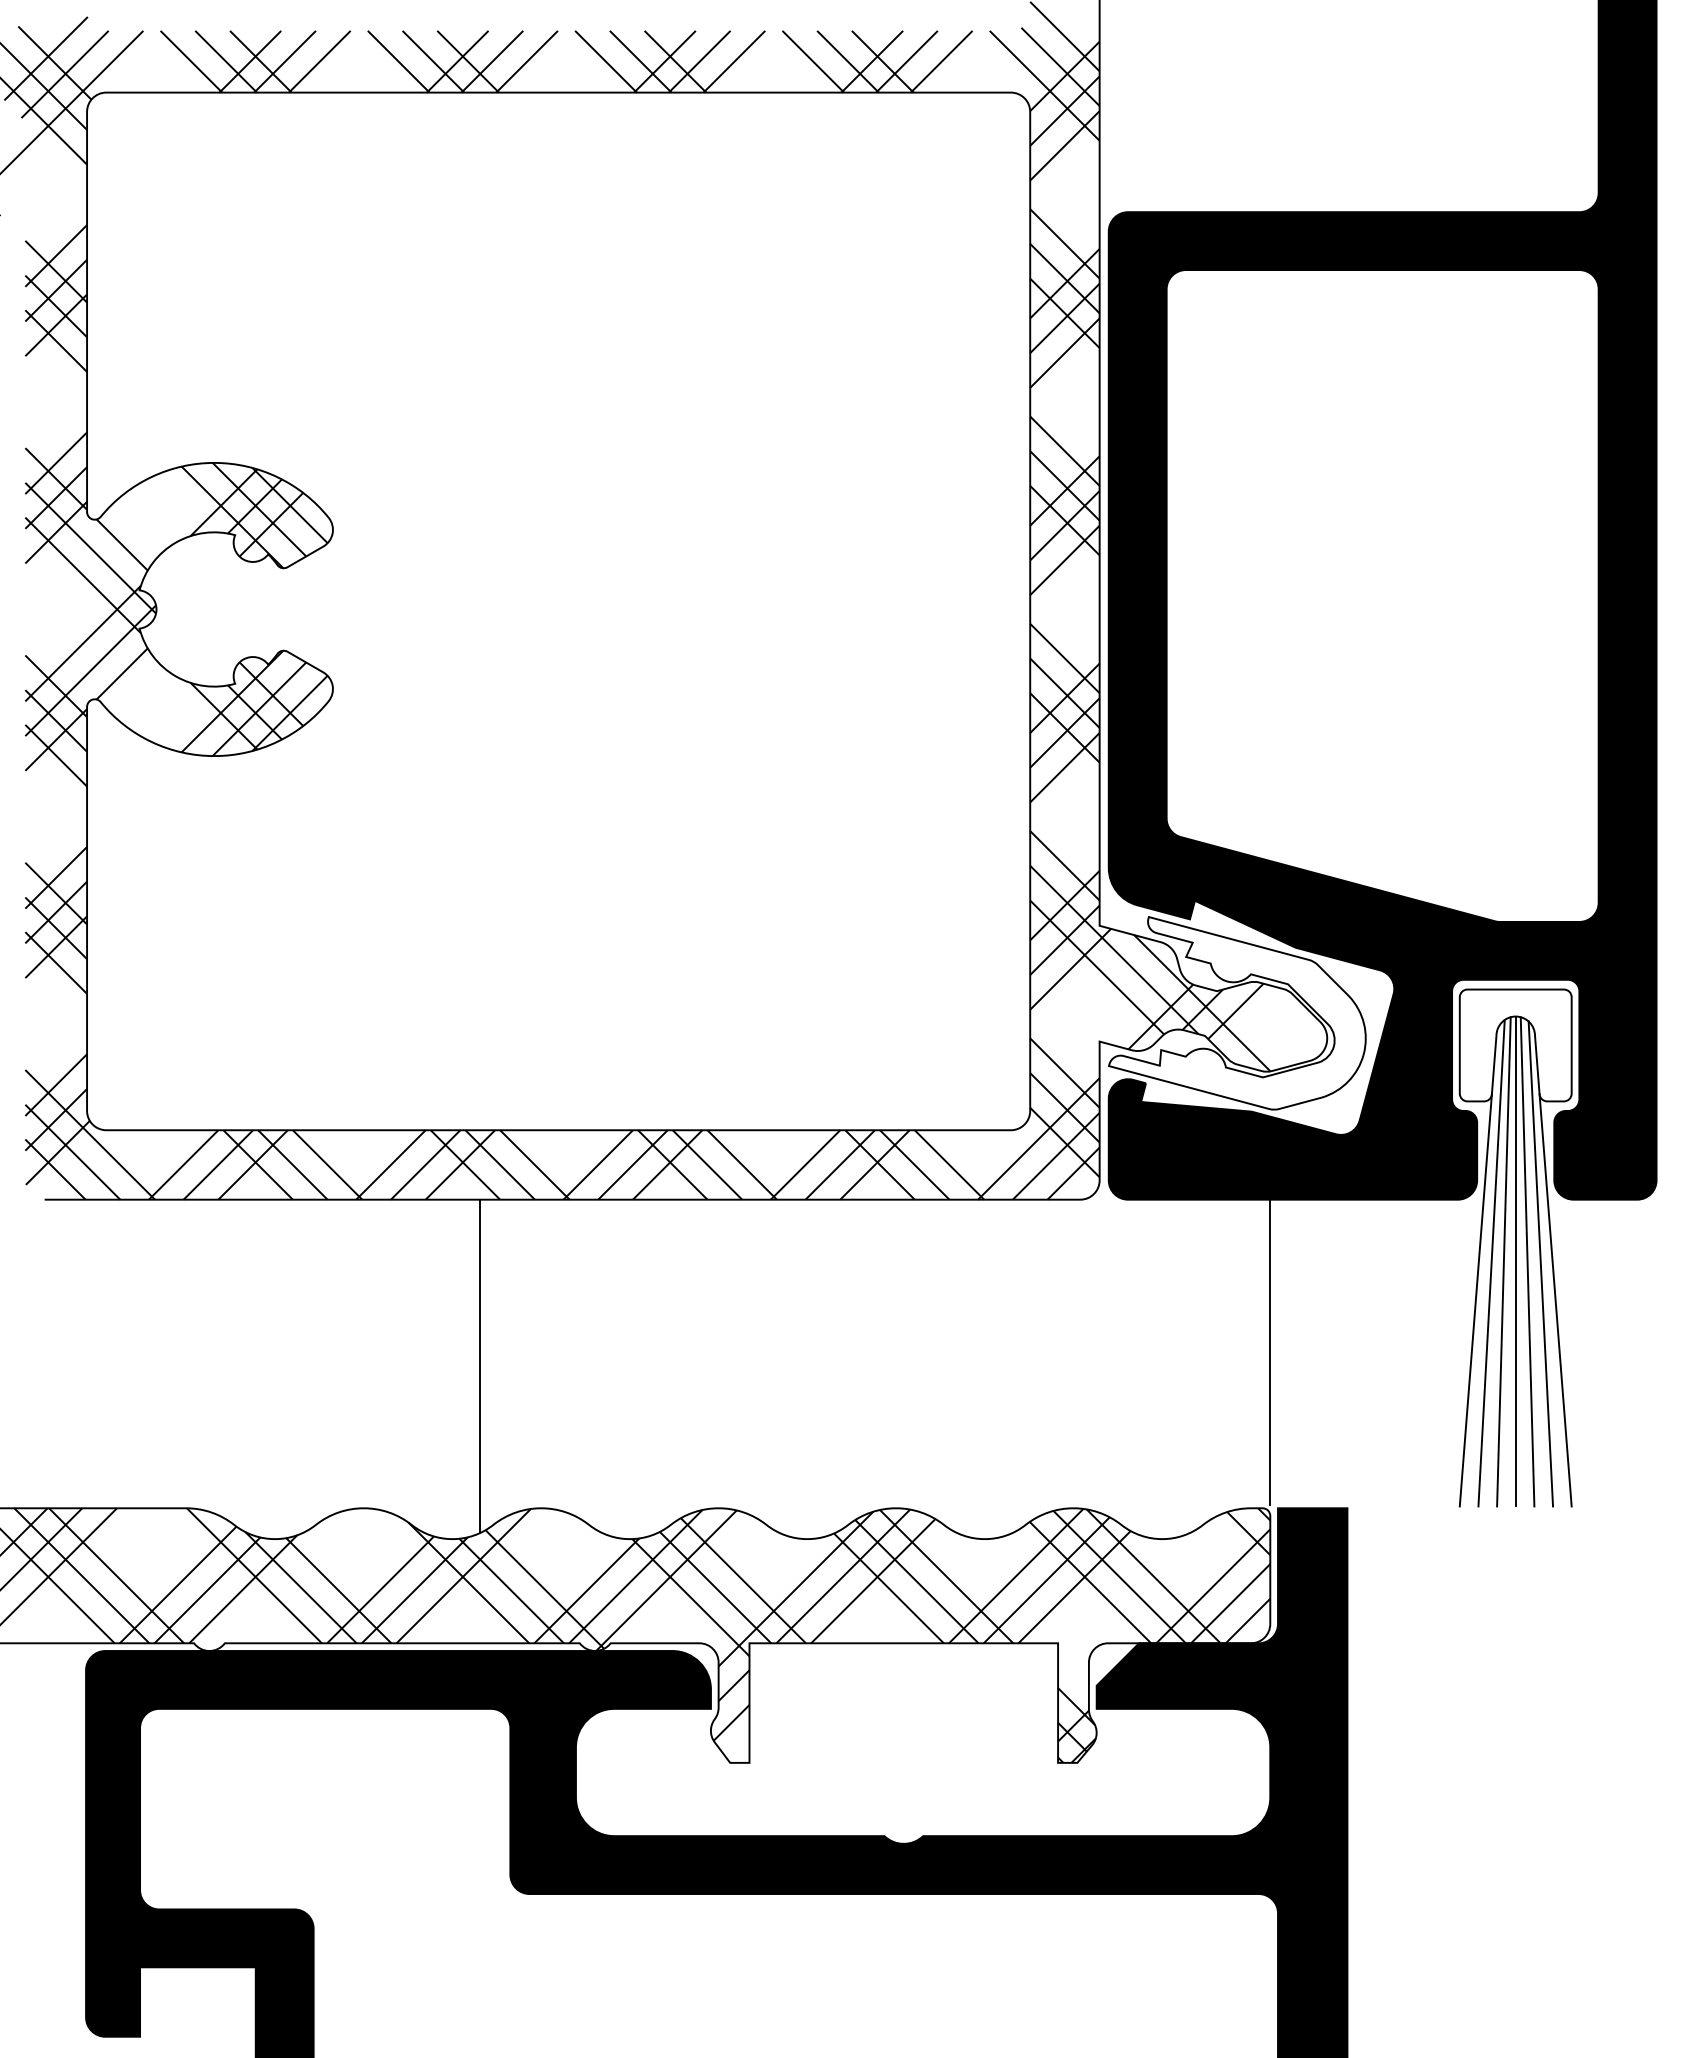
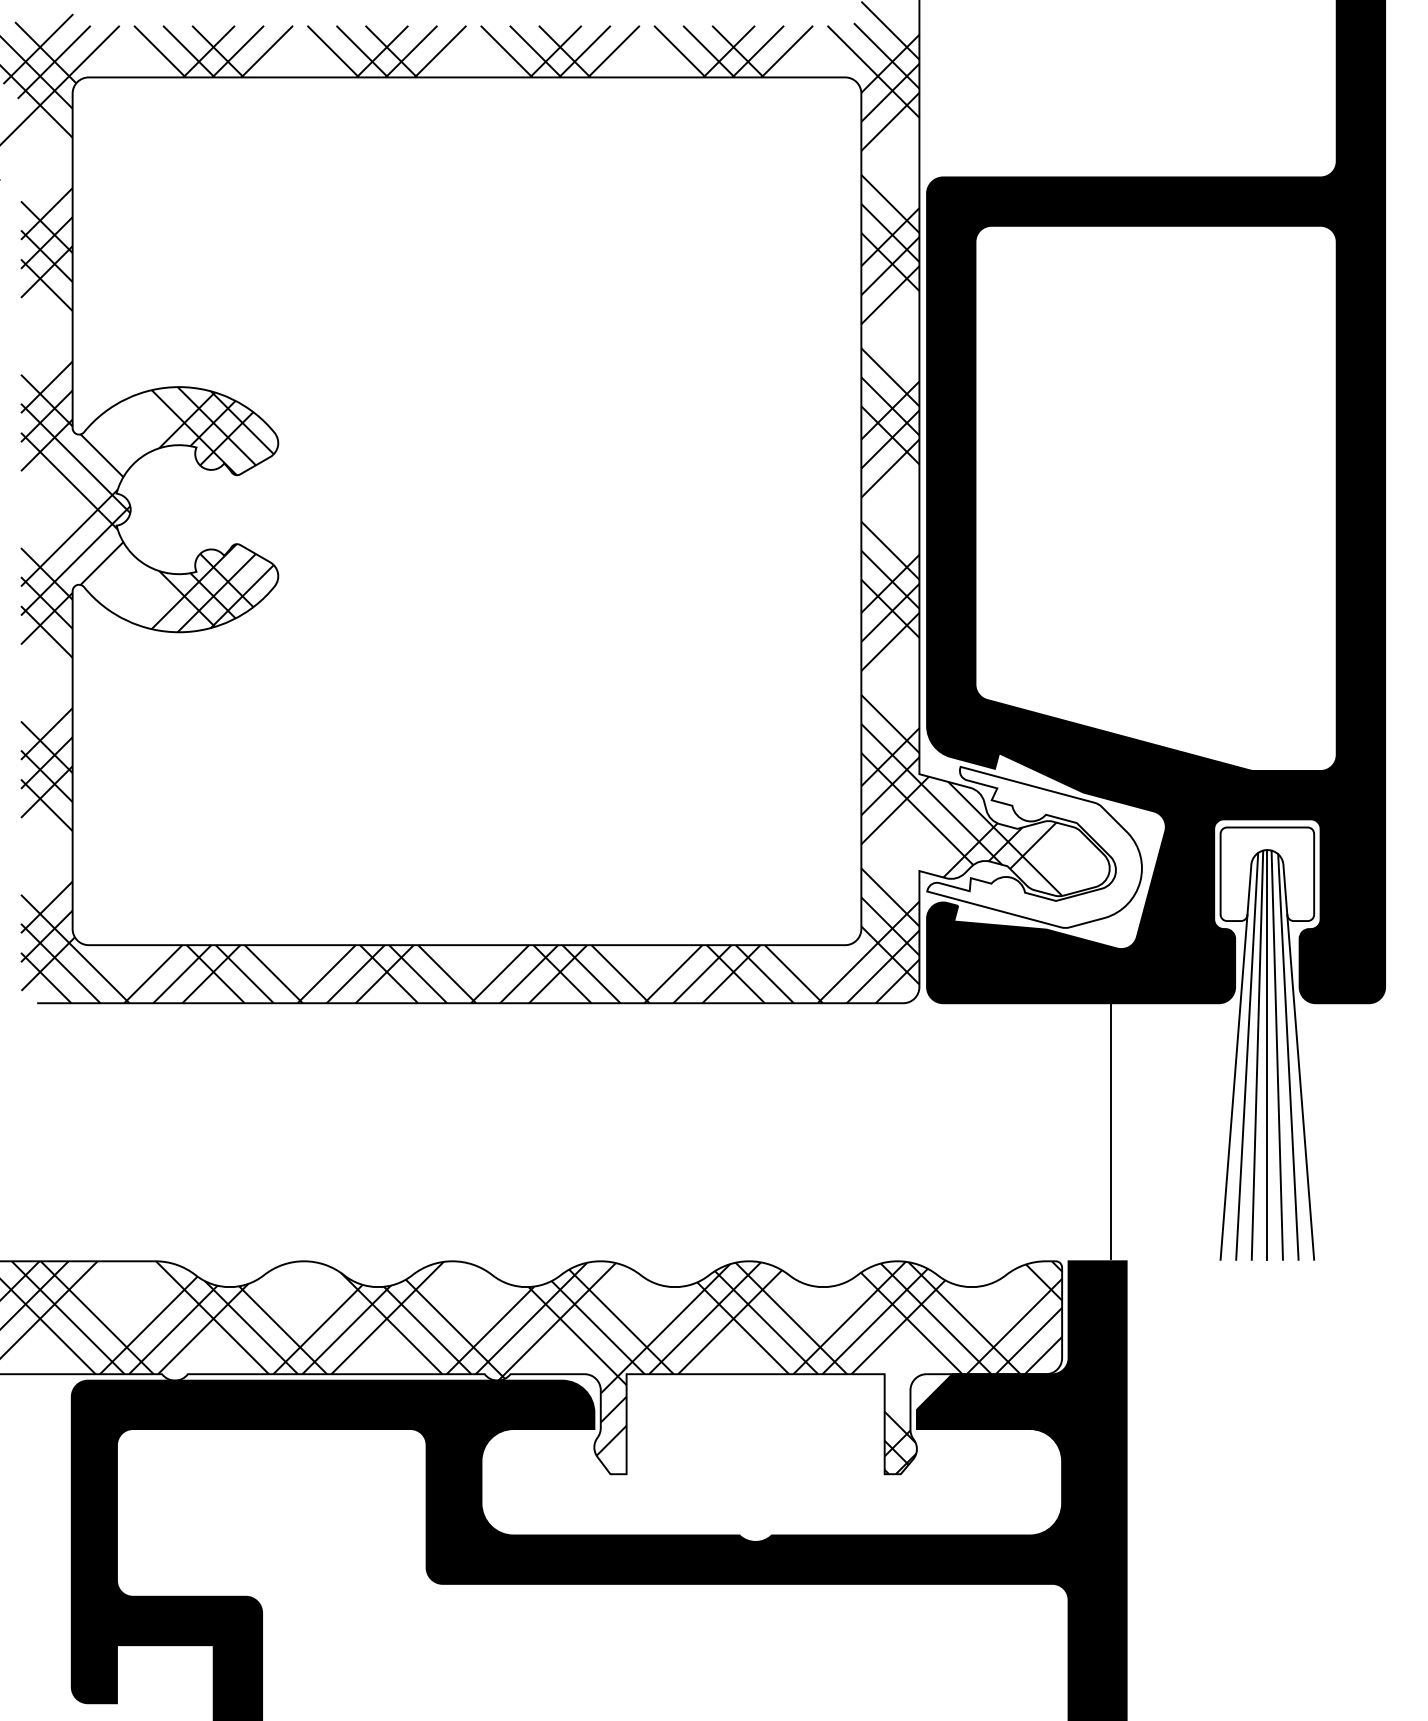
line: (1270, 1351) -> (1111, 1130), moved
line: (479, 1366) -> (400, 1142), removed

